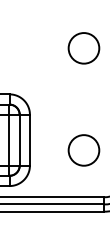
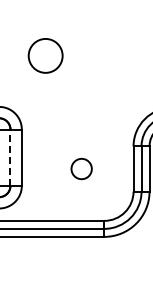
circle: (83, 47) -> (45, 55), moved
line: (19, 140) -> (10, 157), solid -> dashed
circle: (83, 149) -> (81, 168), size x0.6

